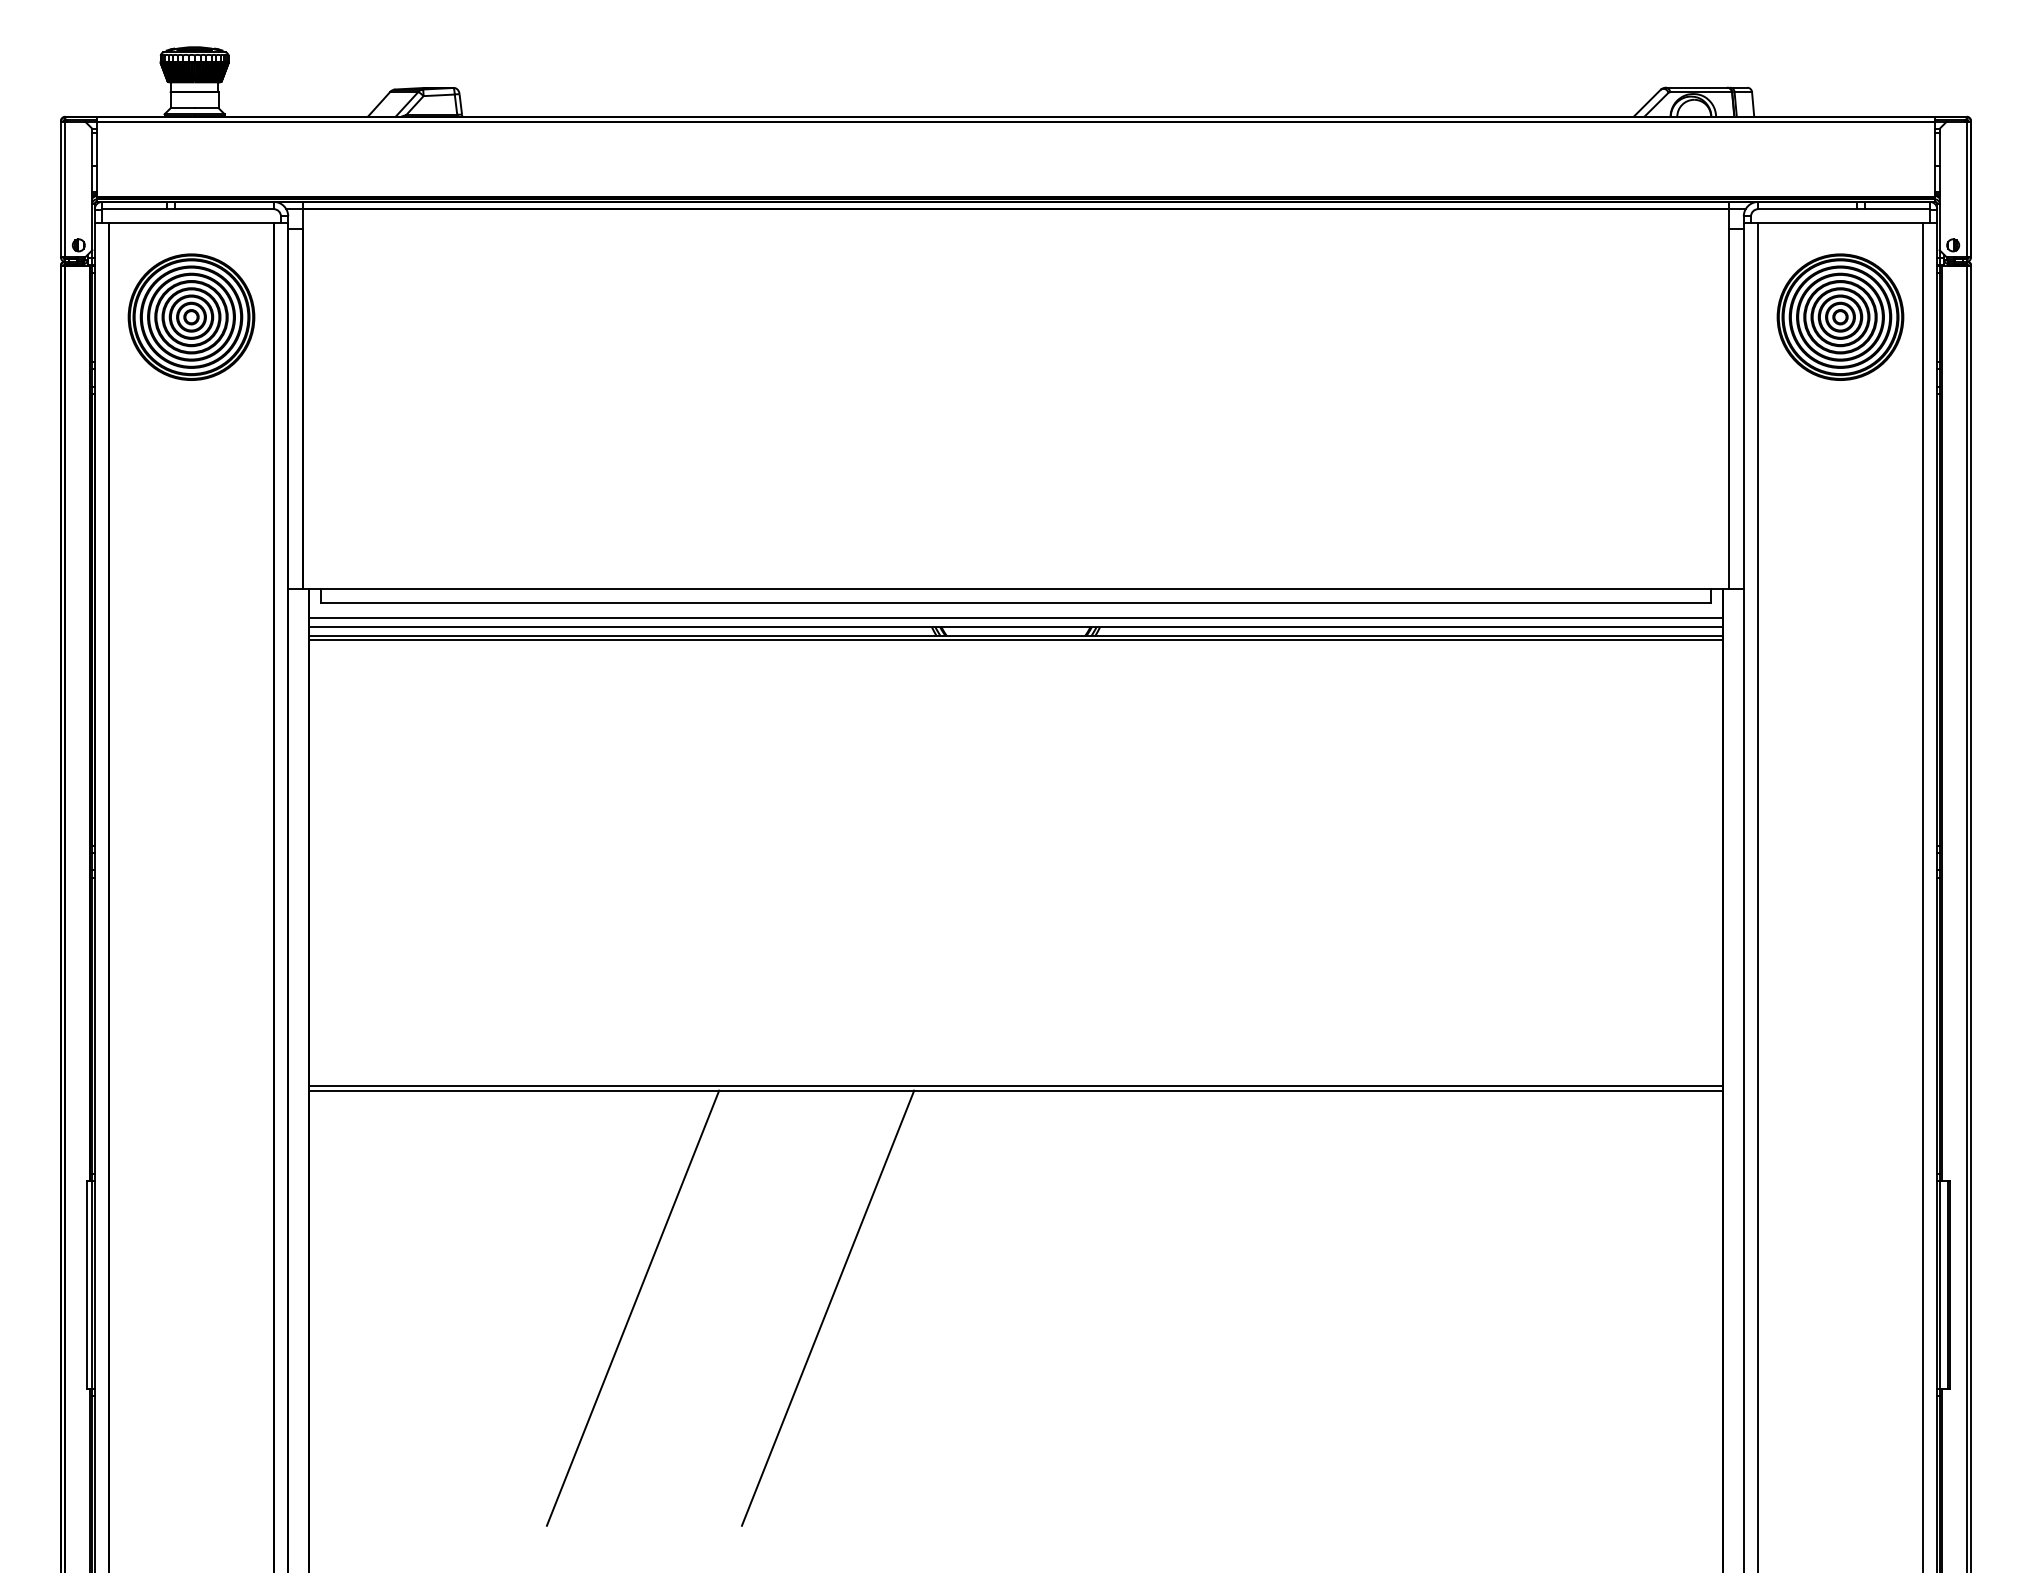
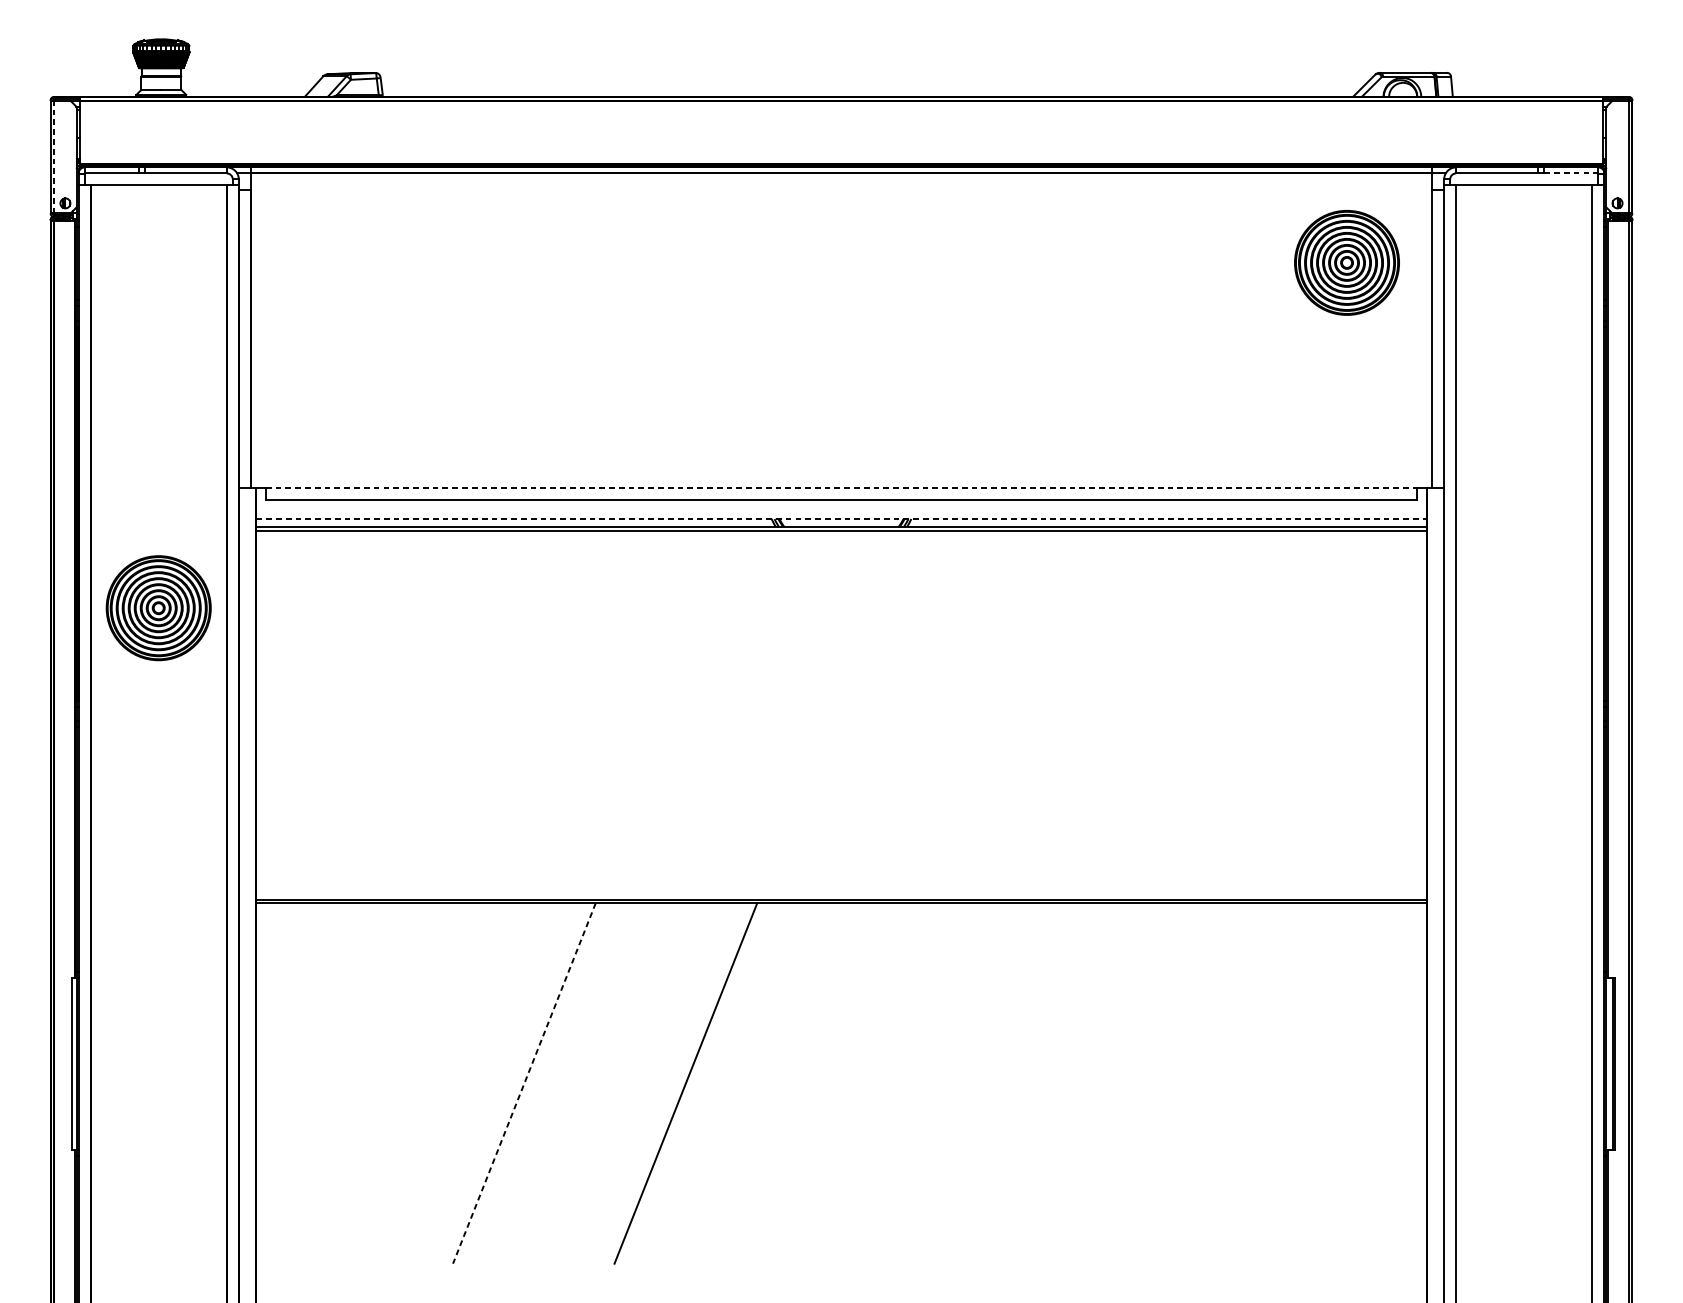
line: (65, 189) -> (54, 157), solid -> dashed
line: (1897, 209) -> (1571, 173), solid -> dashed
part: (191, 316) -> (158, 607), moved
part: (1840, 316) -> (1347, 262), moved
line: (1016, 588) -> (841, 487), solid -> dashed
line: (1015, 618) -> (841, 512), removed
line: (1015, 626) -> (841, 519), solid -> dashed
line: (632, 1308) -> (523, 1083), solid -> dashed

